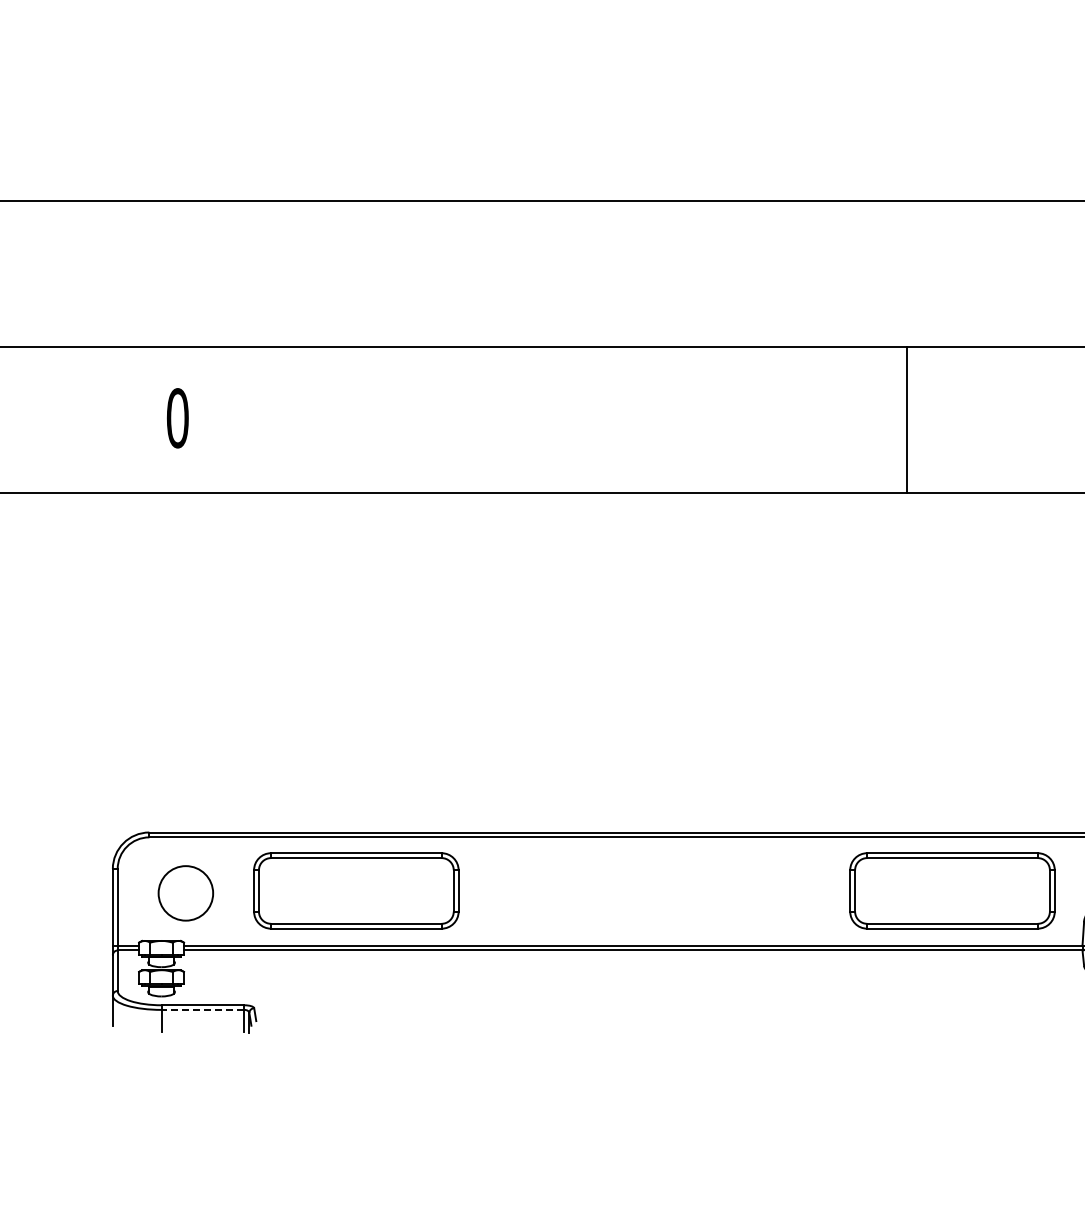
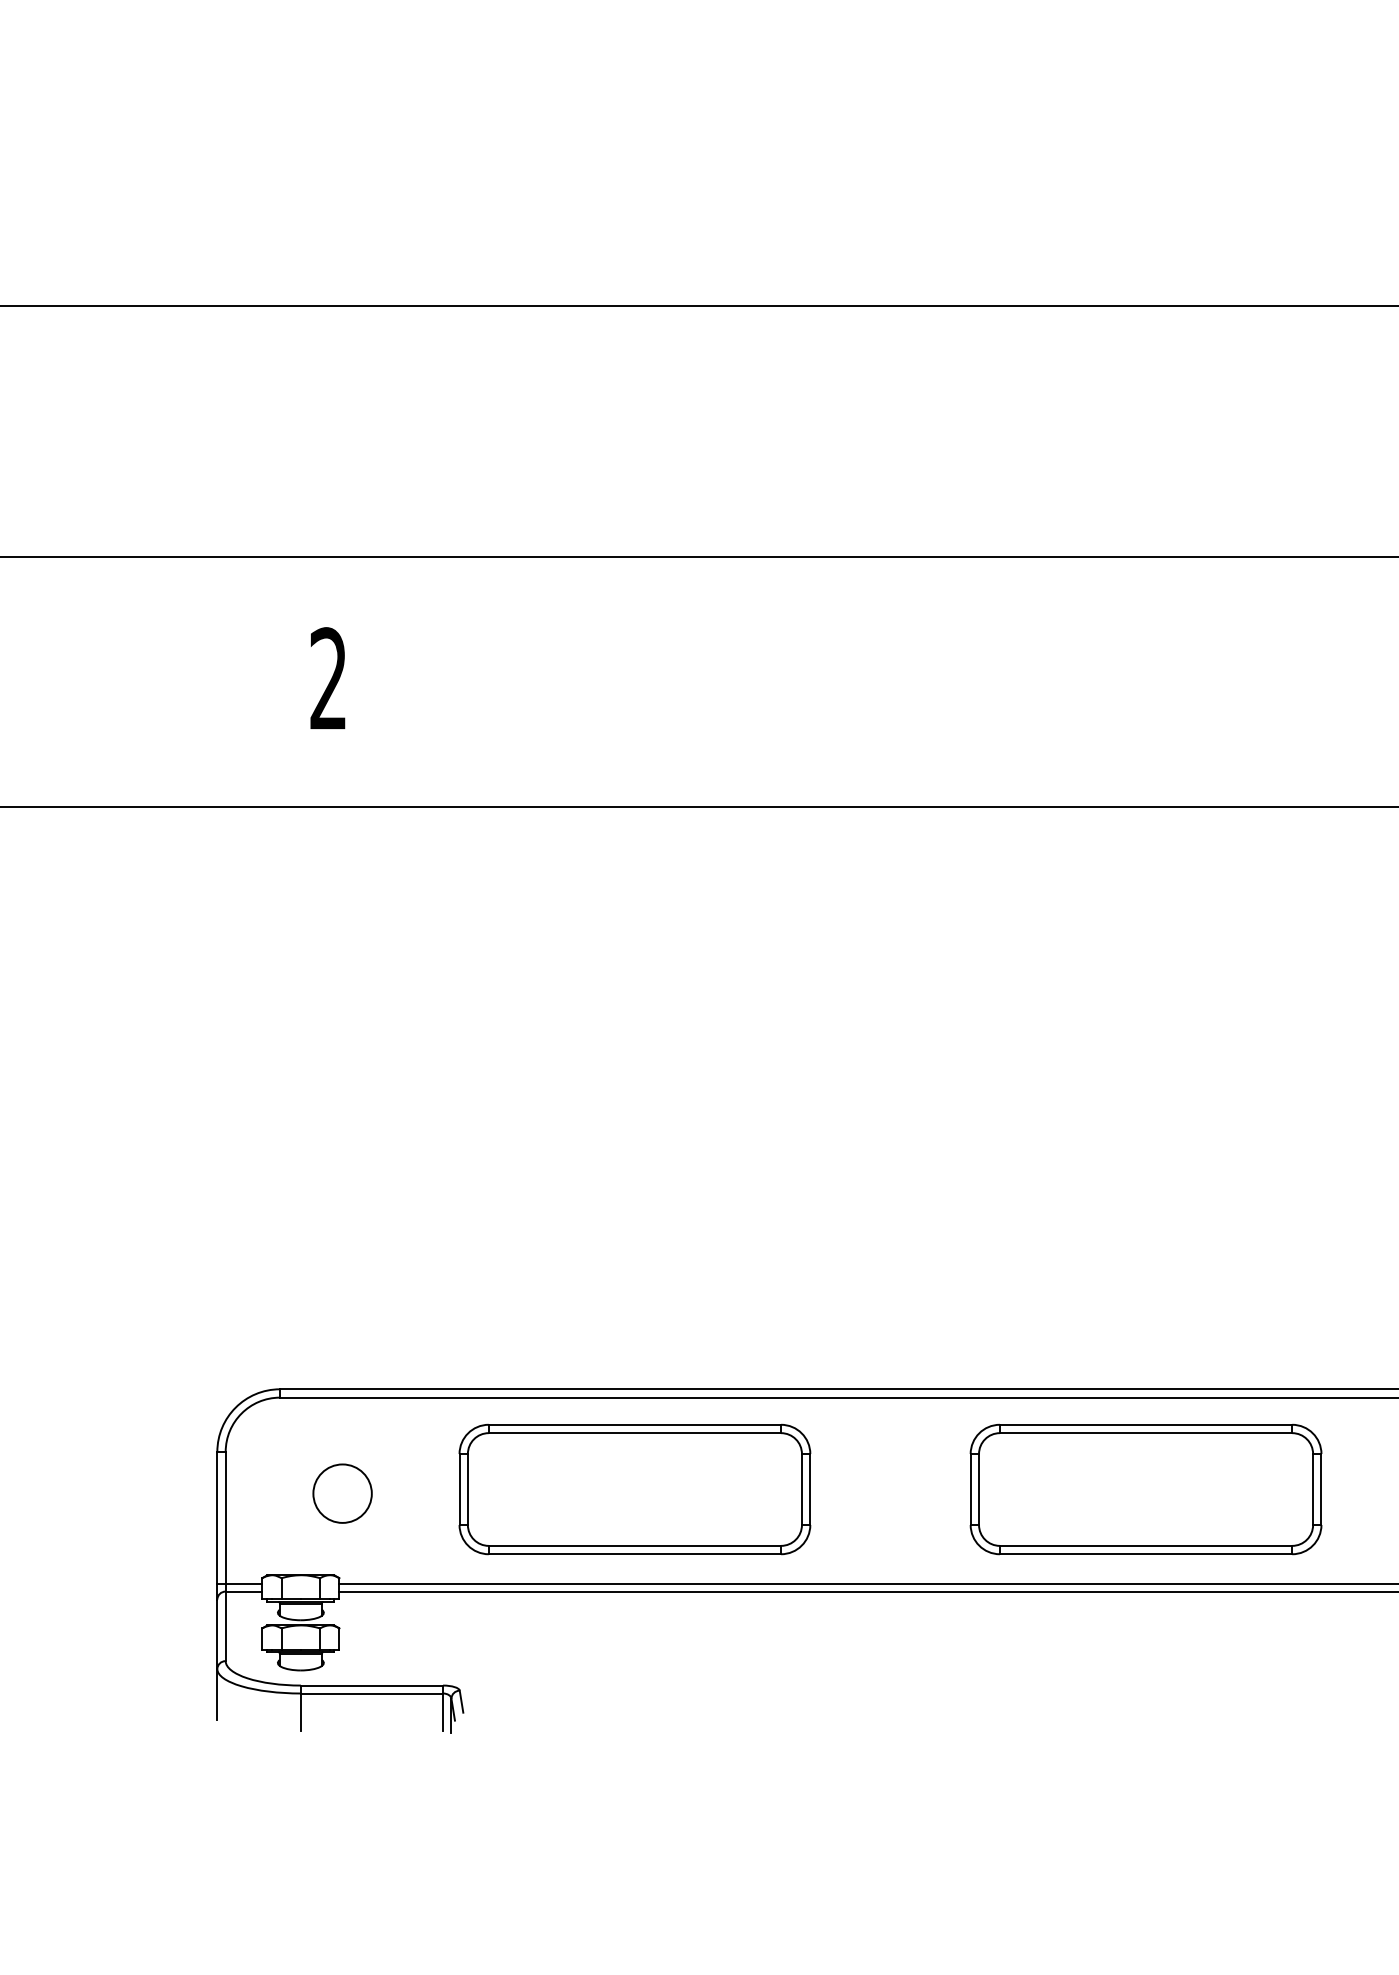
text: (177, 418) -> (328, 679), 0 -> 2
part: (654, 890) -> (1146, 1488), added
circle: (185, 893) -> (341, 1493), size x0.62
line: (202, 1009) -> (371, 1692), dashed -> solid

